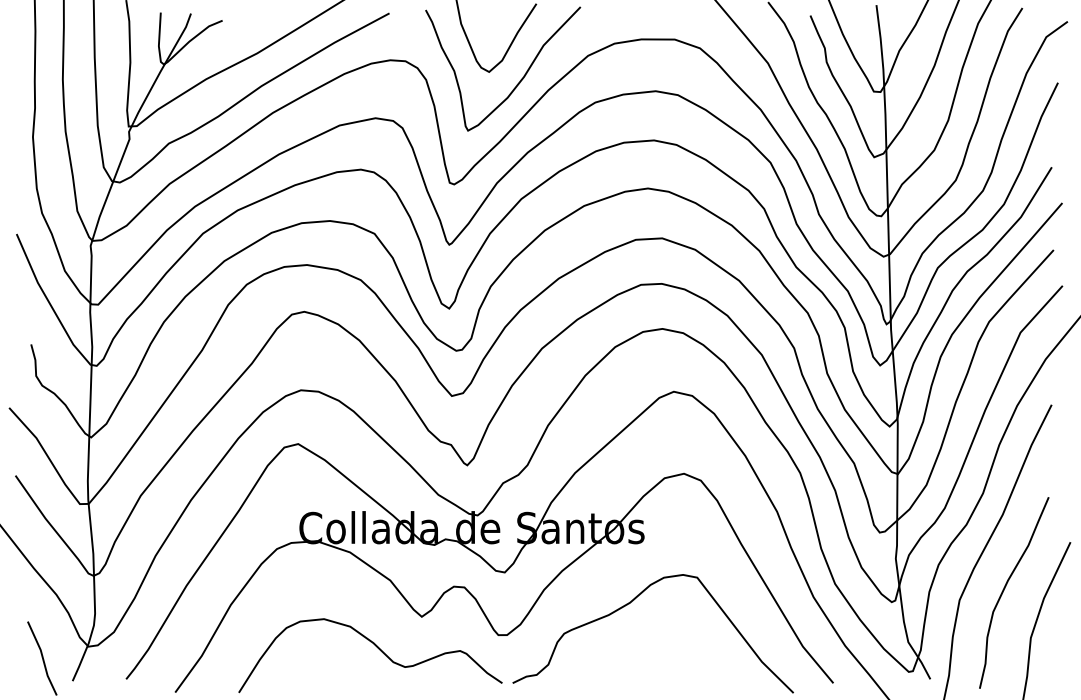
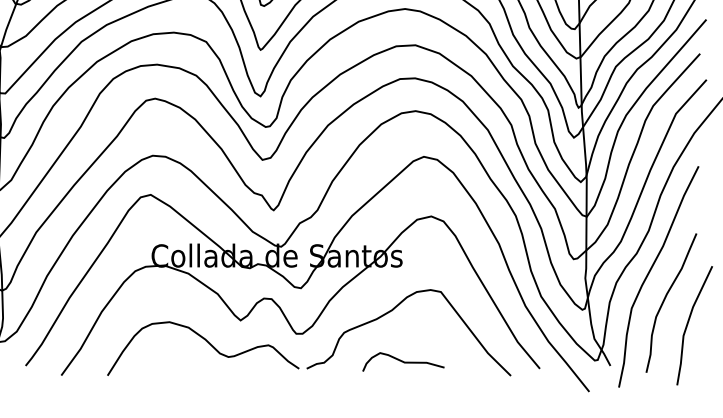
curve: (645, 673) -> (403, 361), added

